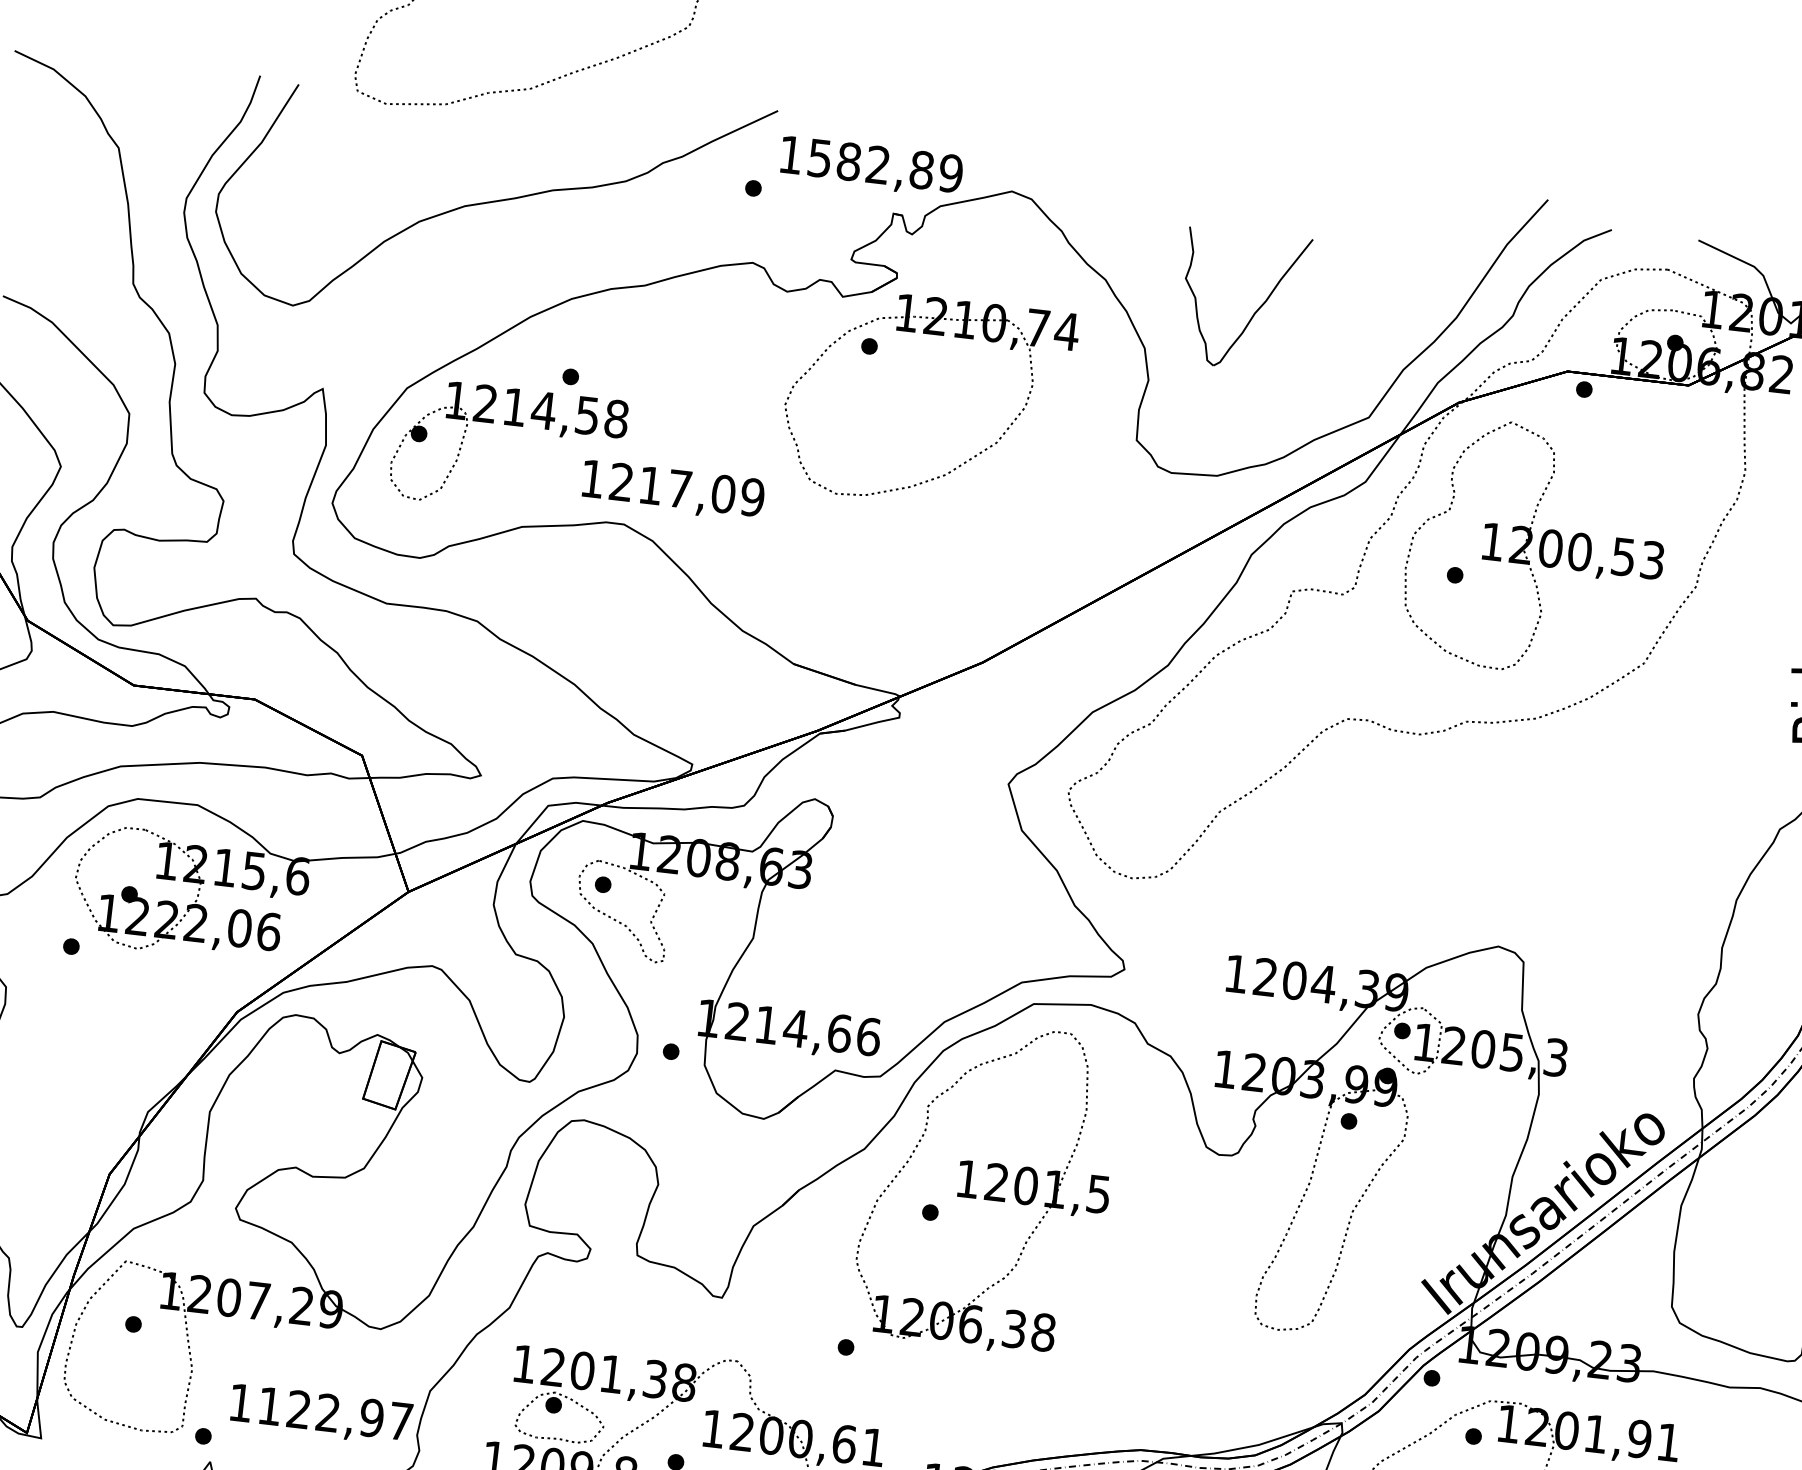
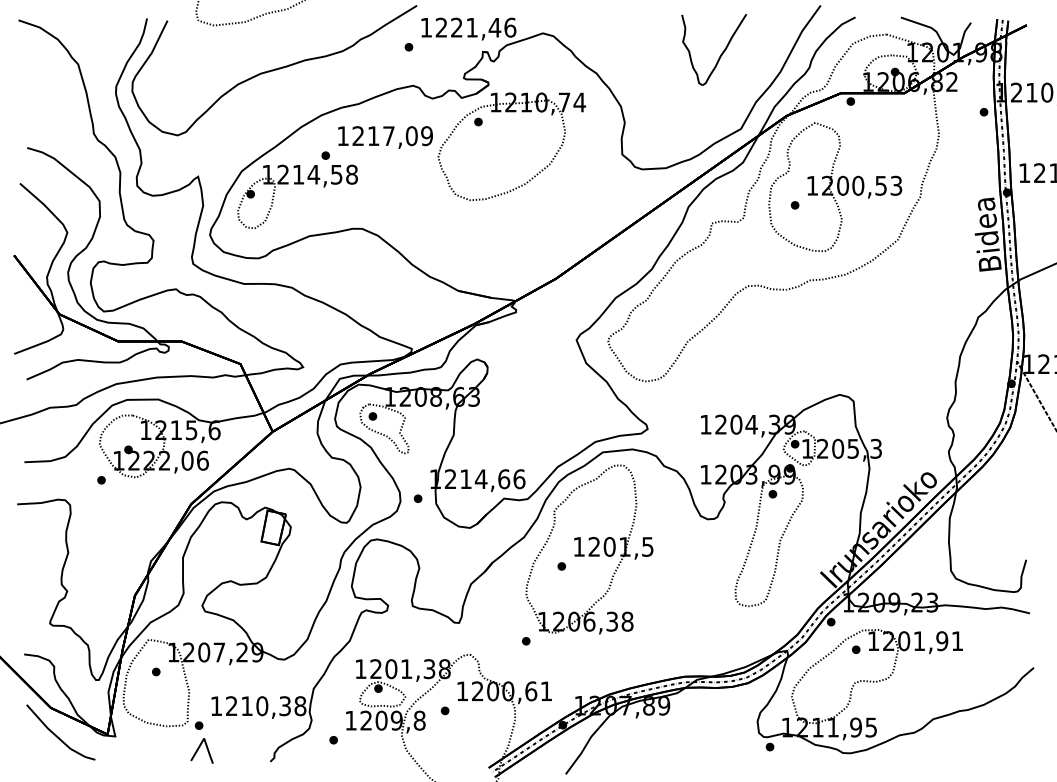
text: (884, 165) -> (475, 27), 1582,89 -> 1221,46
part: (1254, 310) -> (720, 54), moved
text: (673, 490) -> (385, 137), moved
text: (336, 1414) -> (266, 706), 1122,97 -> 1210,38

